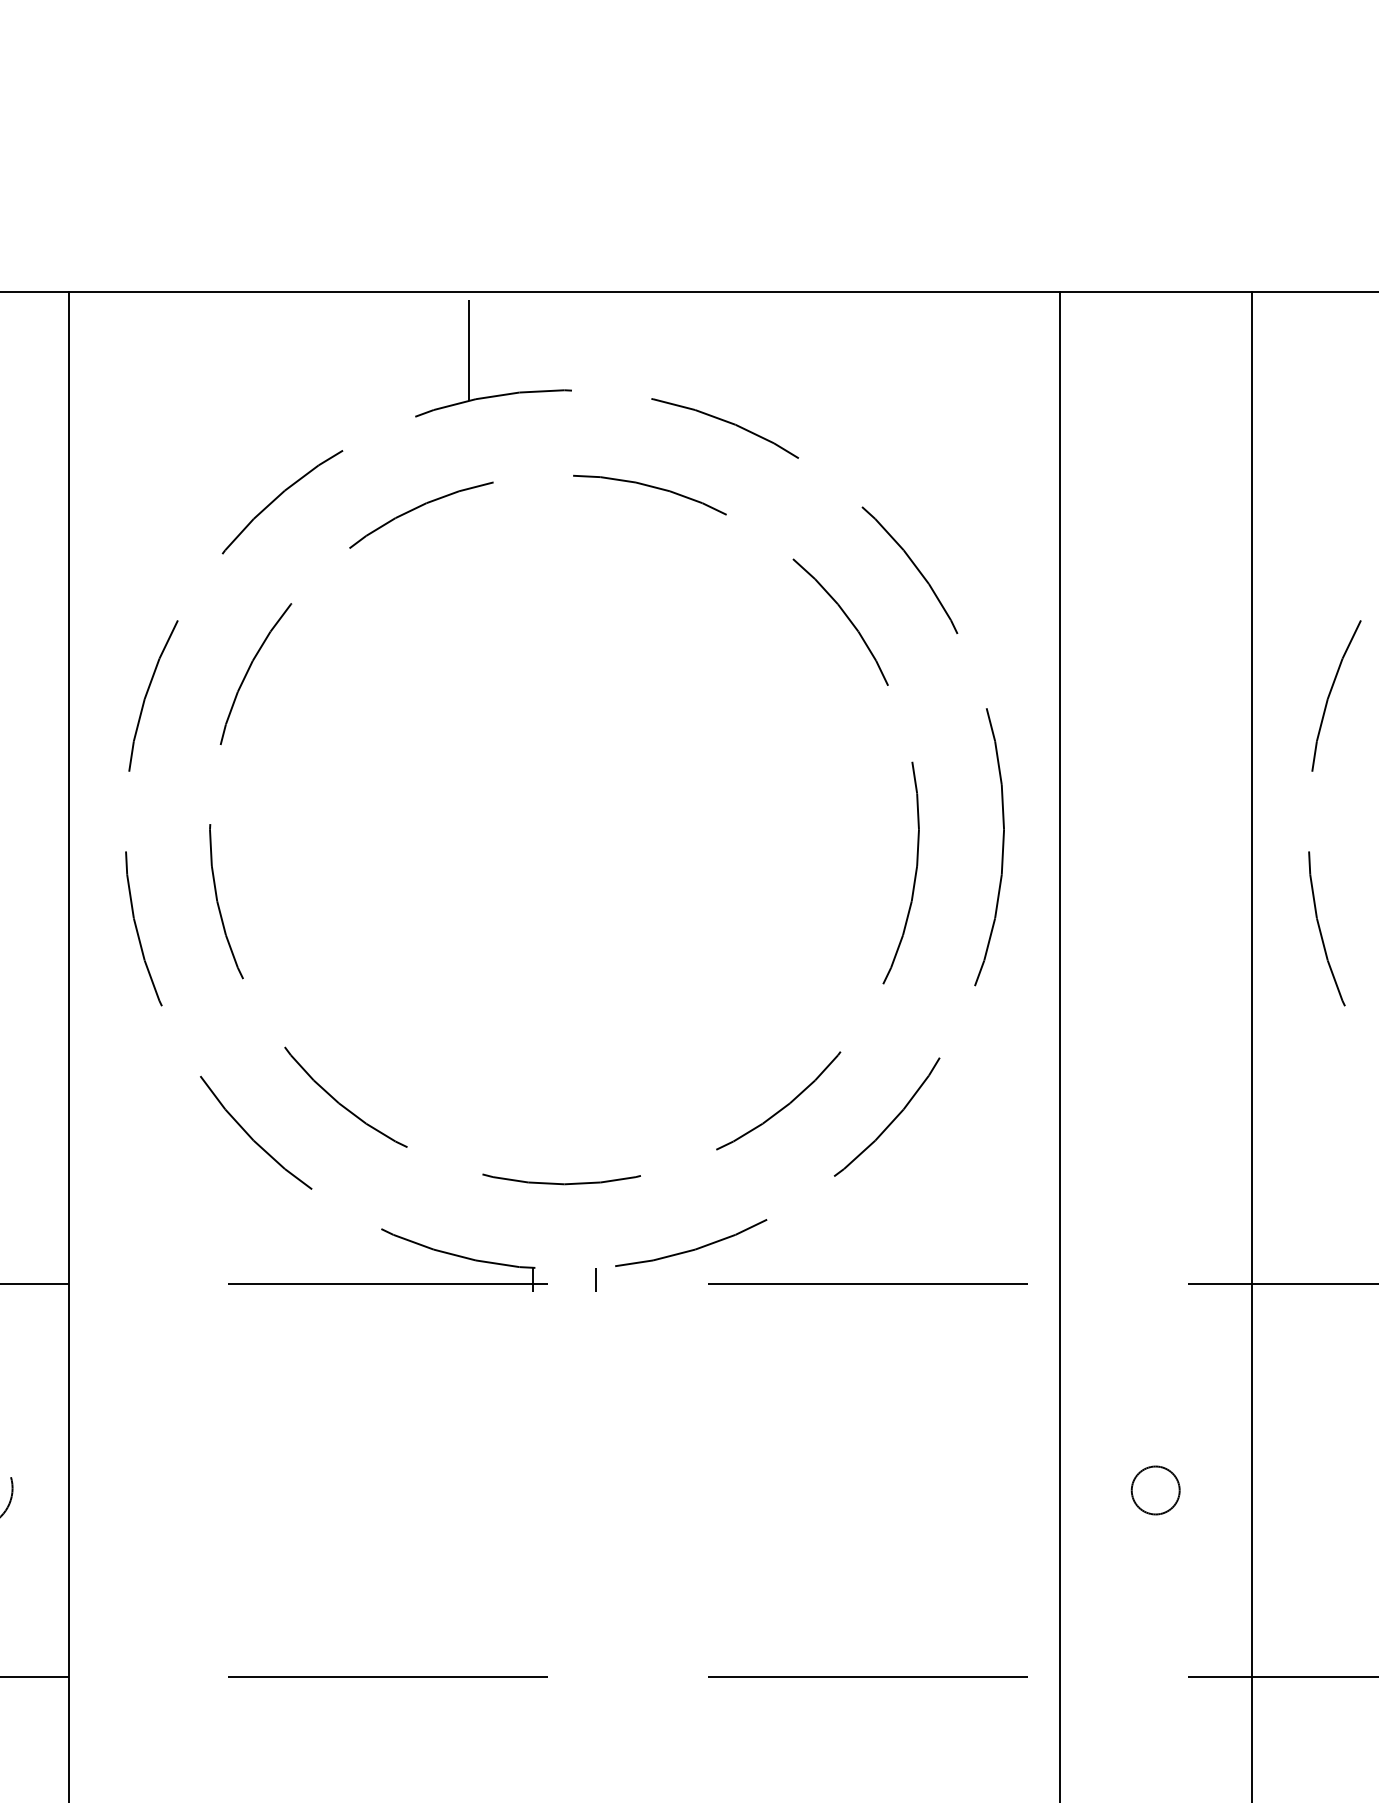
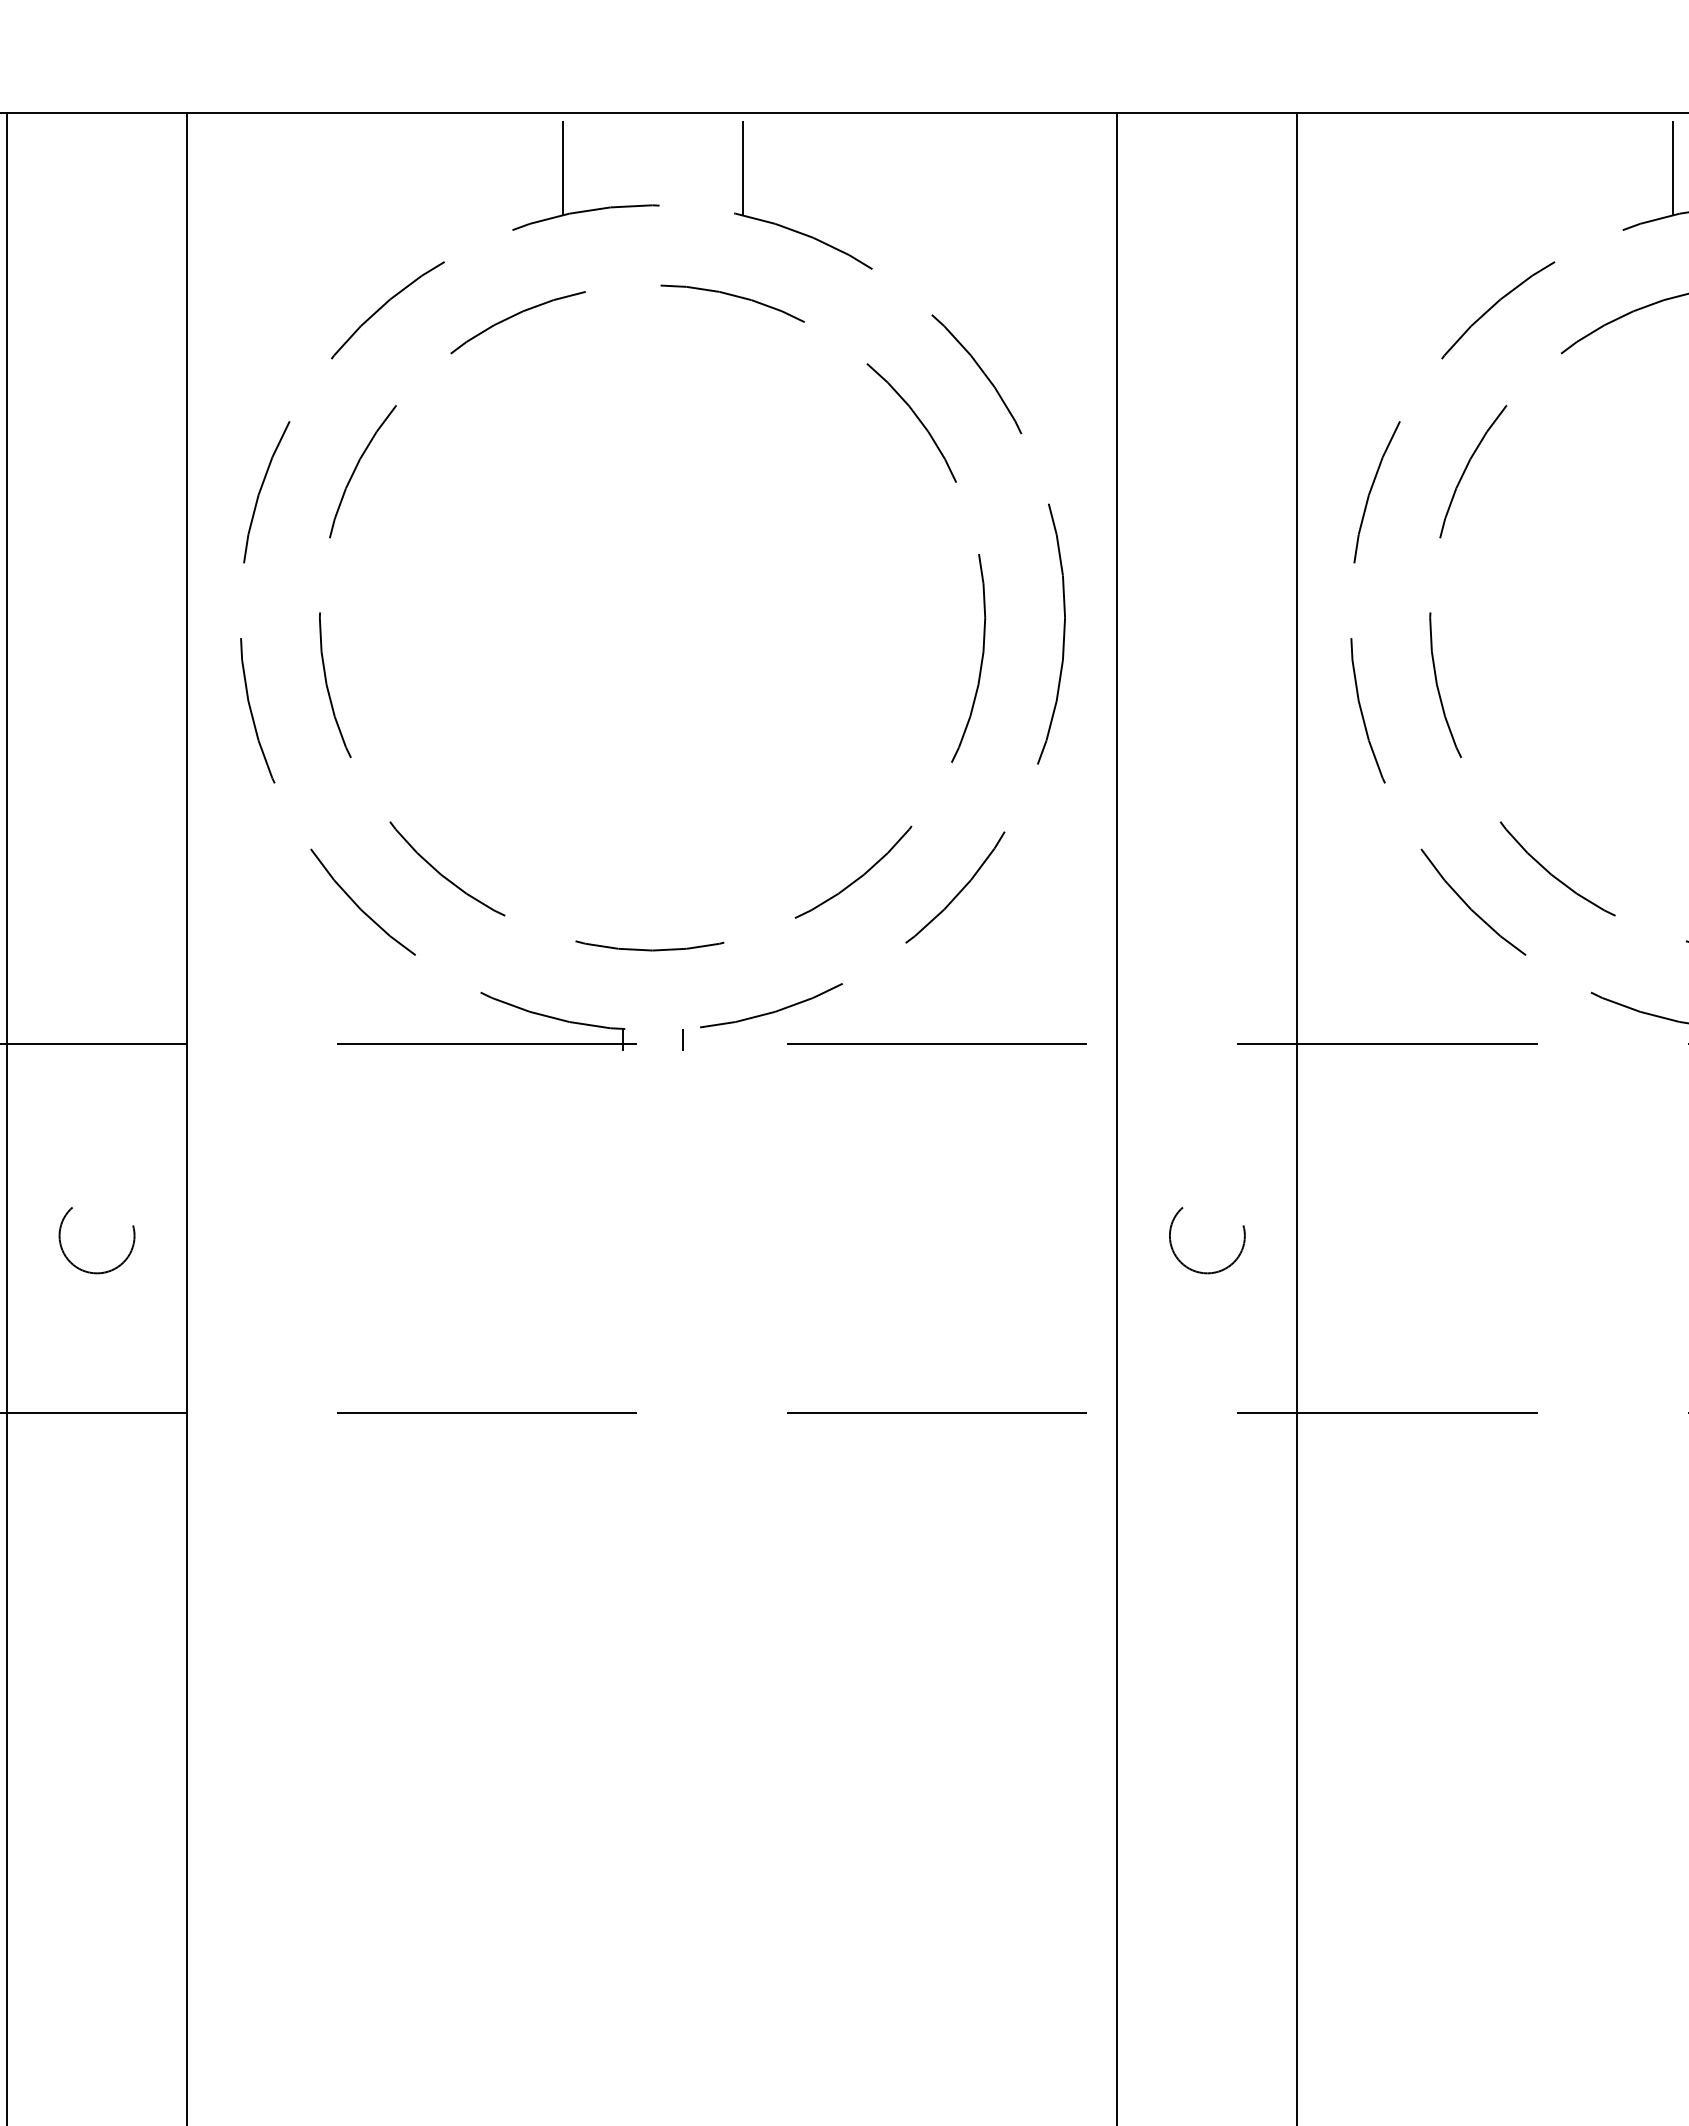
line: (660, 349) -> (742, 167), added
circle: (1155, 1493) -> (1207, 1240), size x1.67

